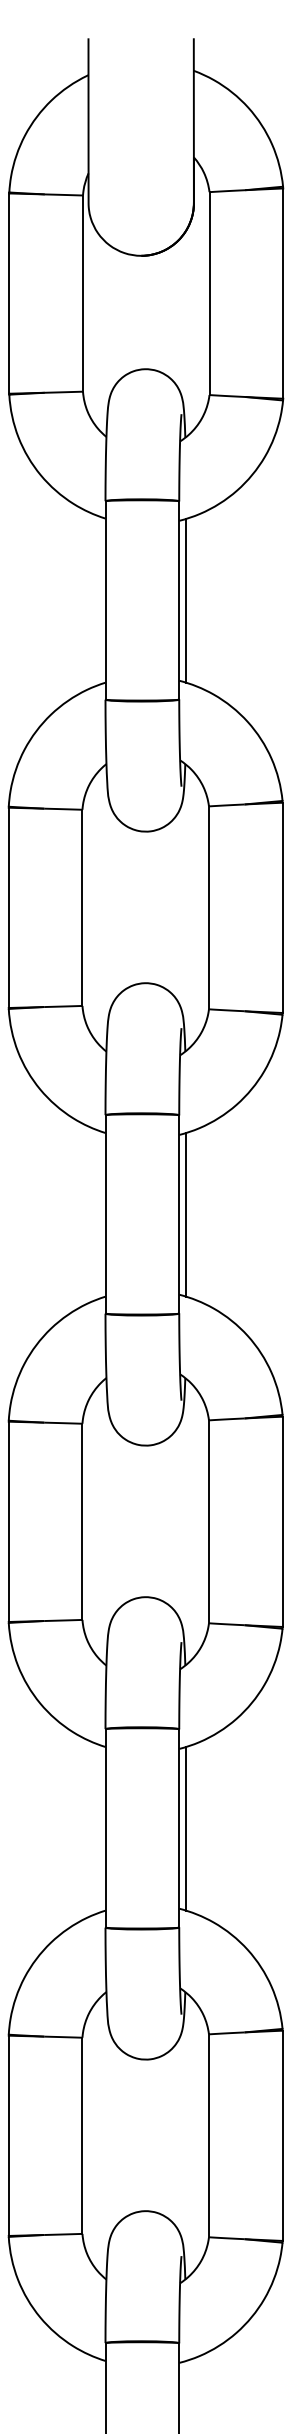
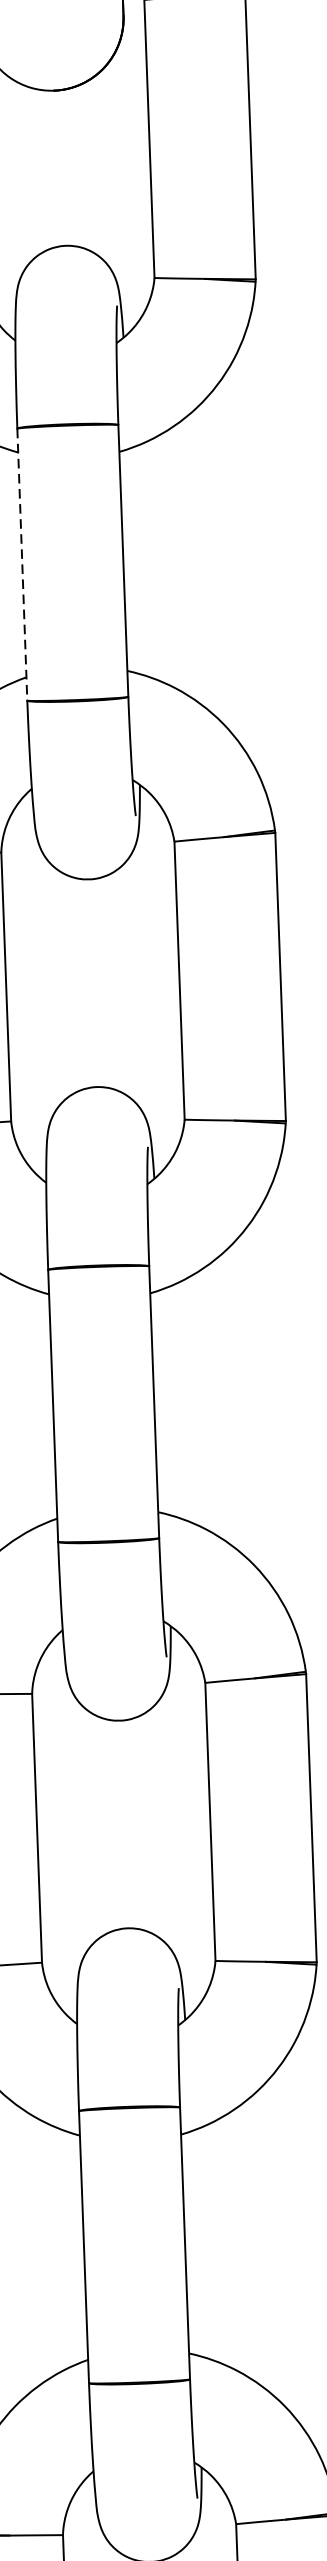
line: (105, 600) -> (22, 564), solid -> dashed
line: (186, 600) -> (133, 560), removed
line: (186, 1214) -> (164, 1401), removed
line: (186, 1828) -> (195, 2243), removed

